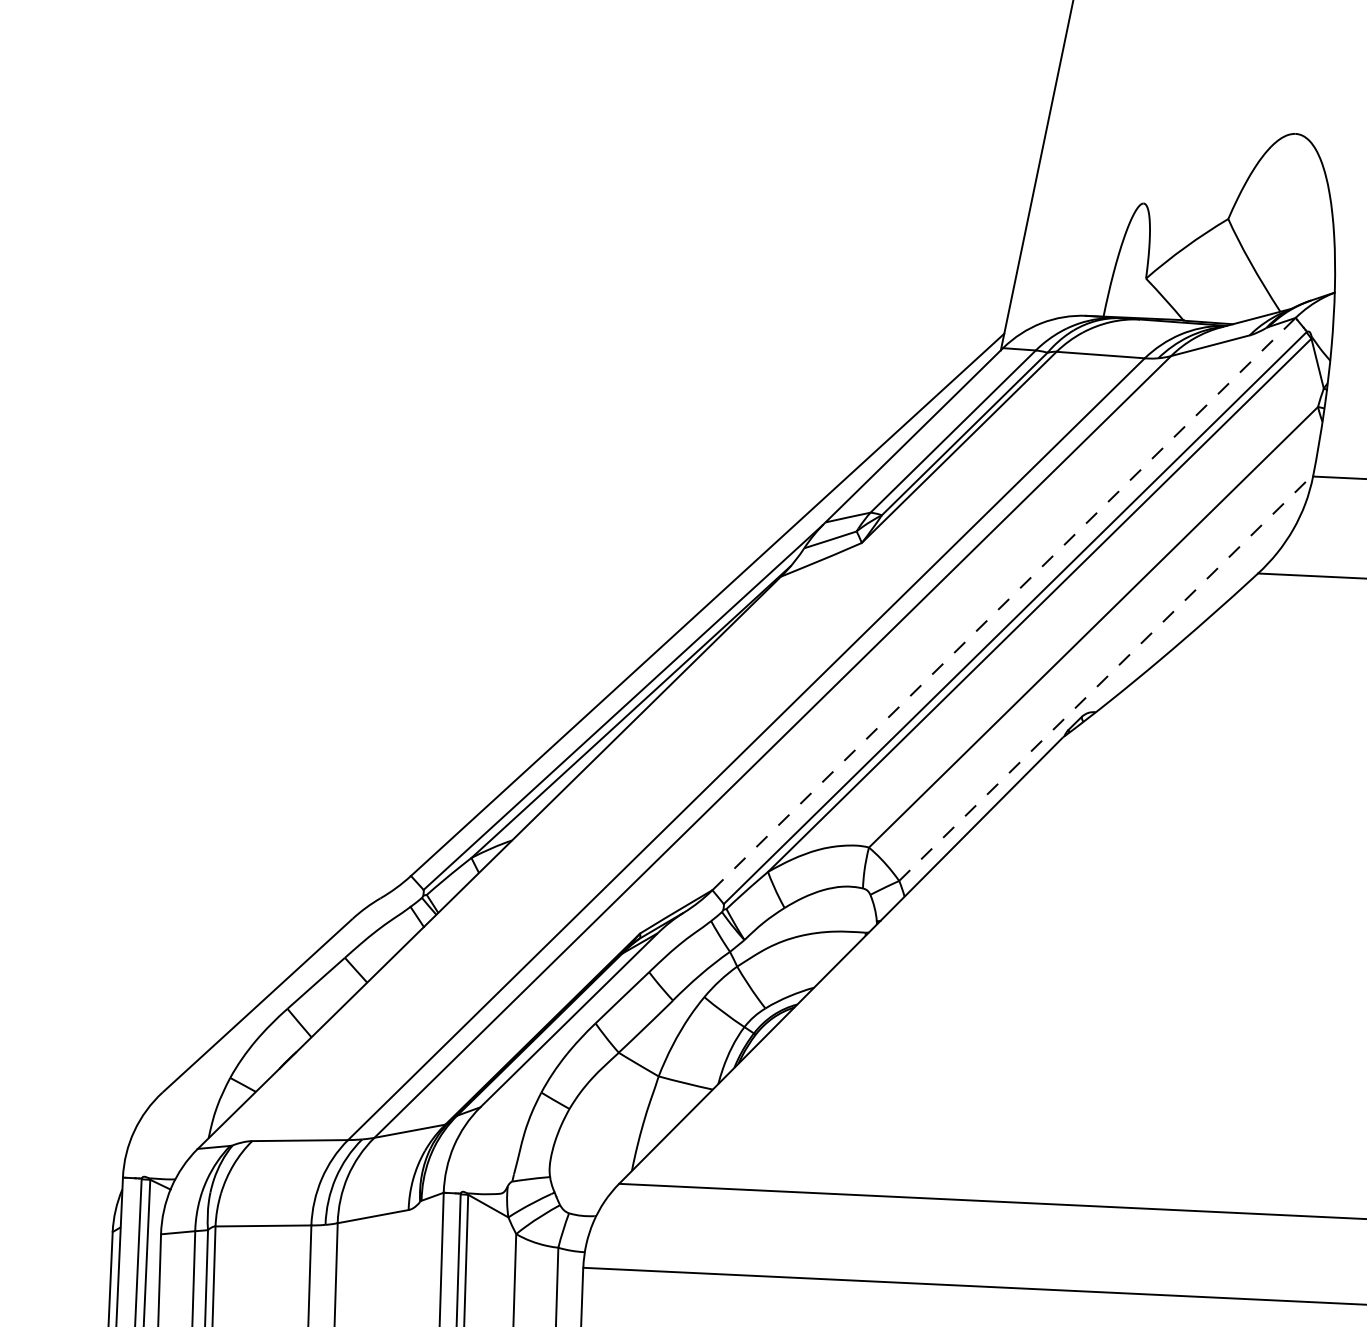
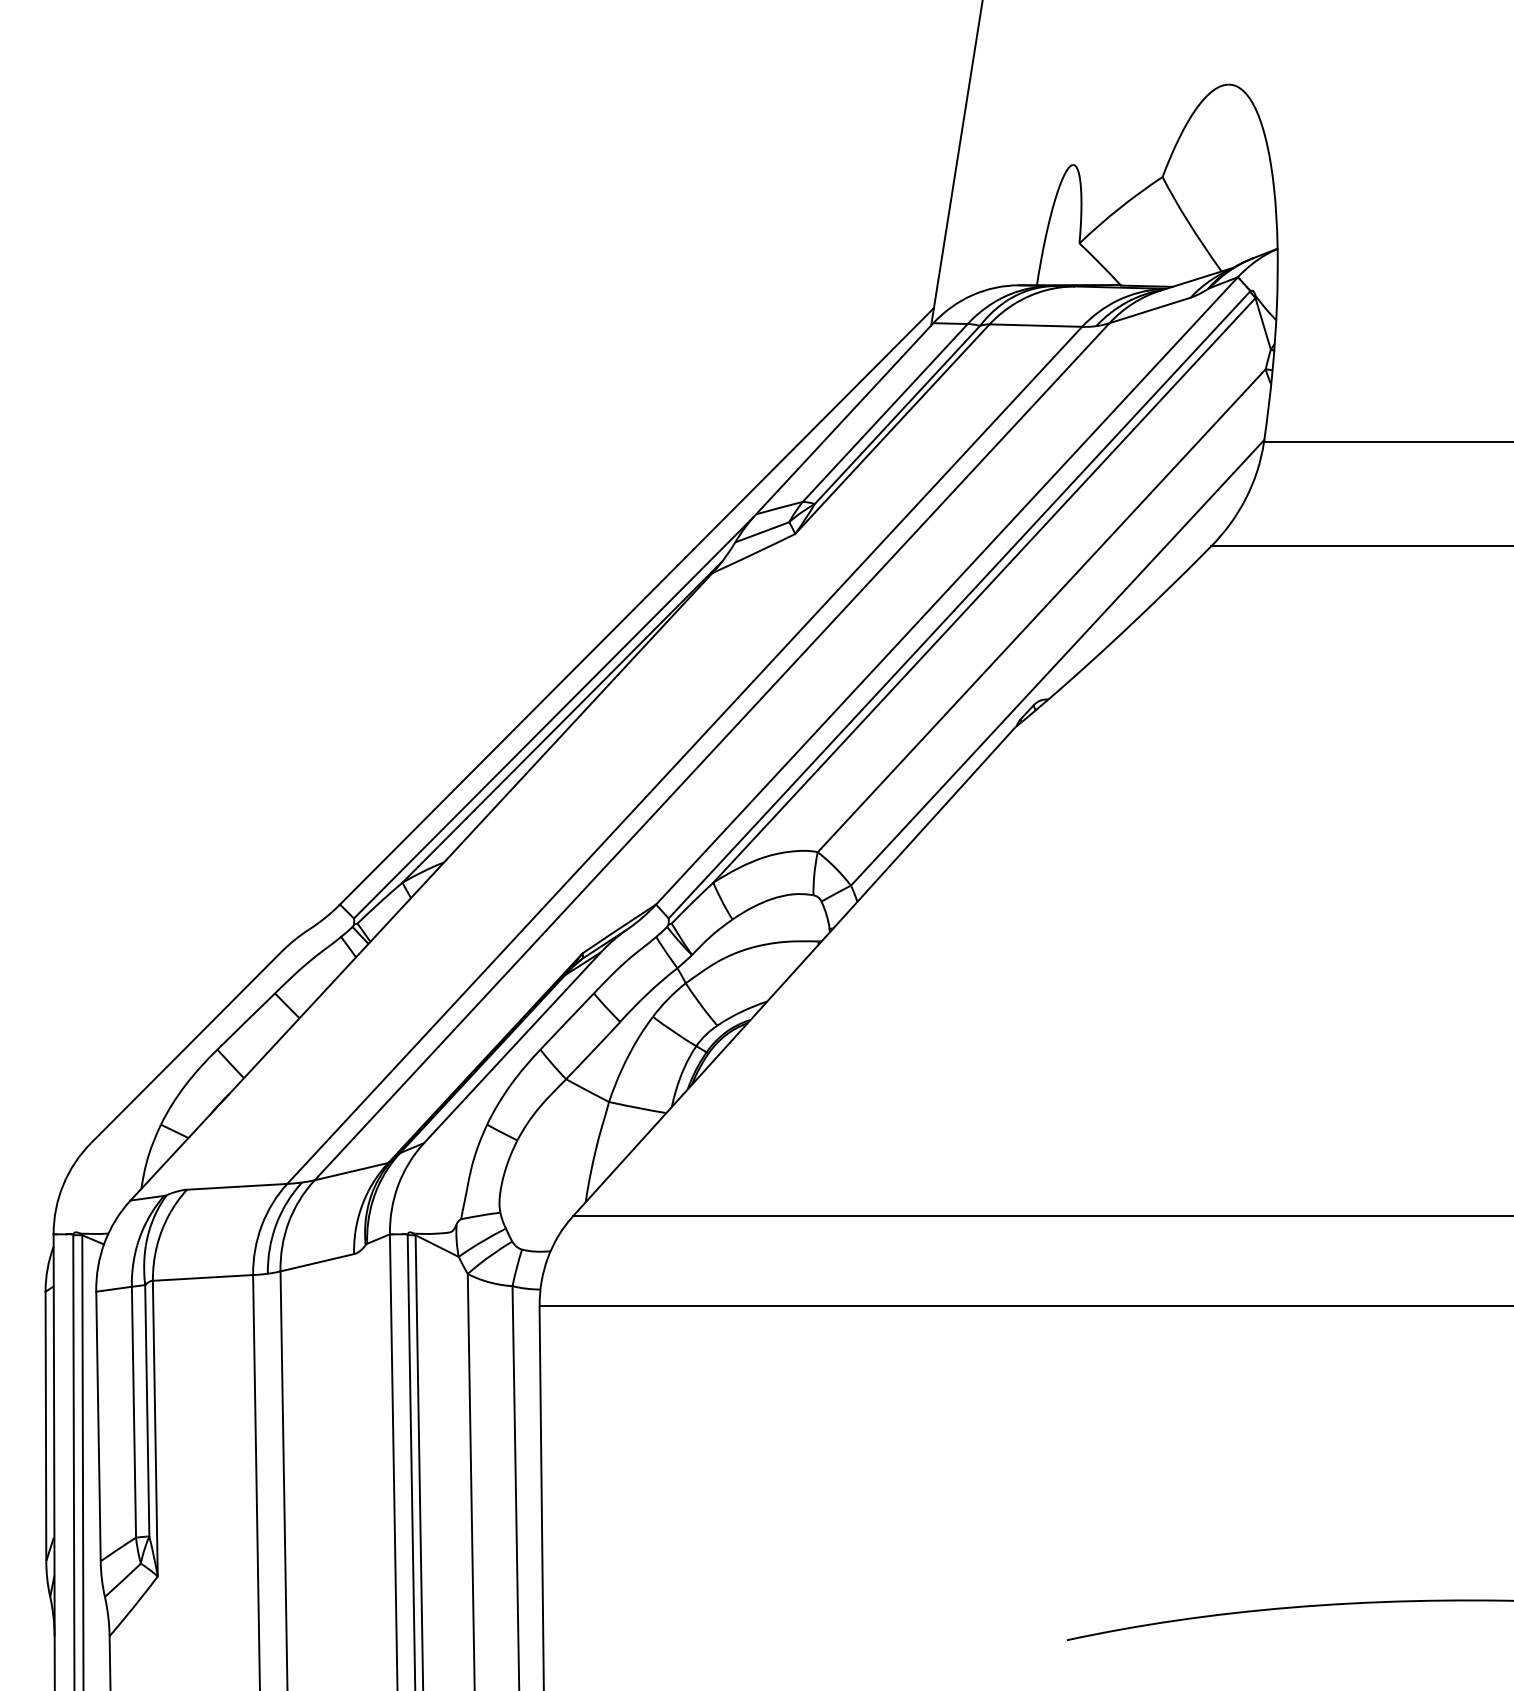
line: (1004, 603) -> (947, 590), dashed -> solid
line: (1106, 677) -> (1057, 662), dashed -> solid

